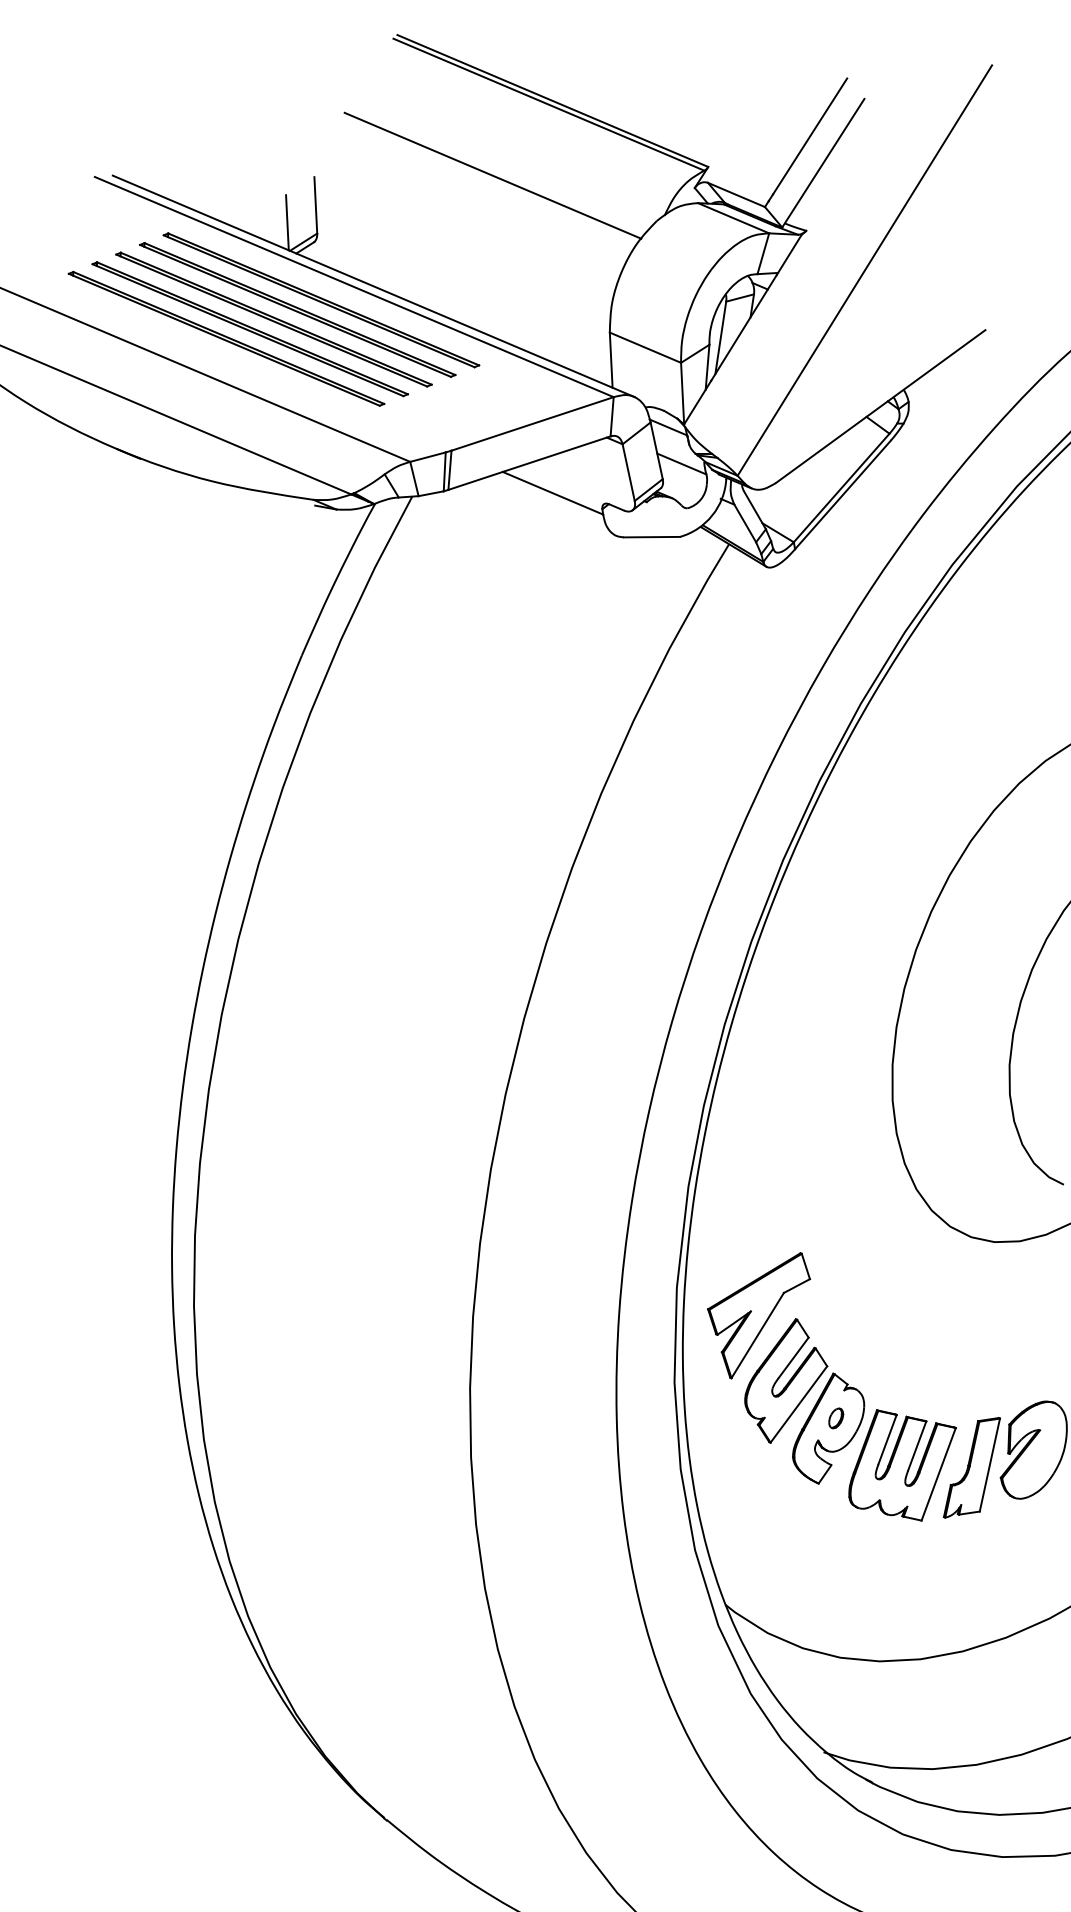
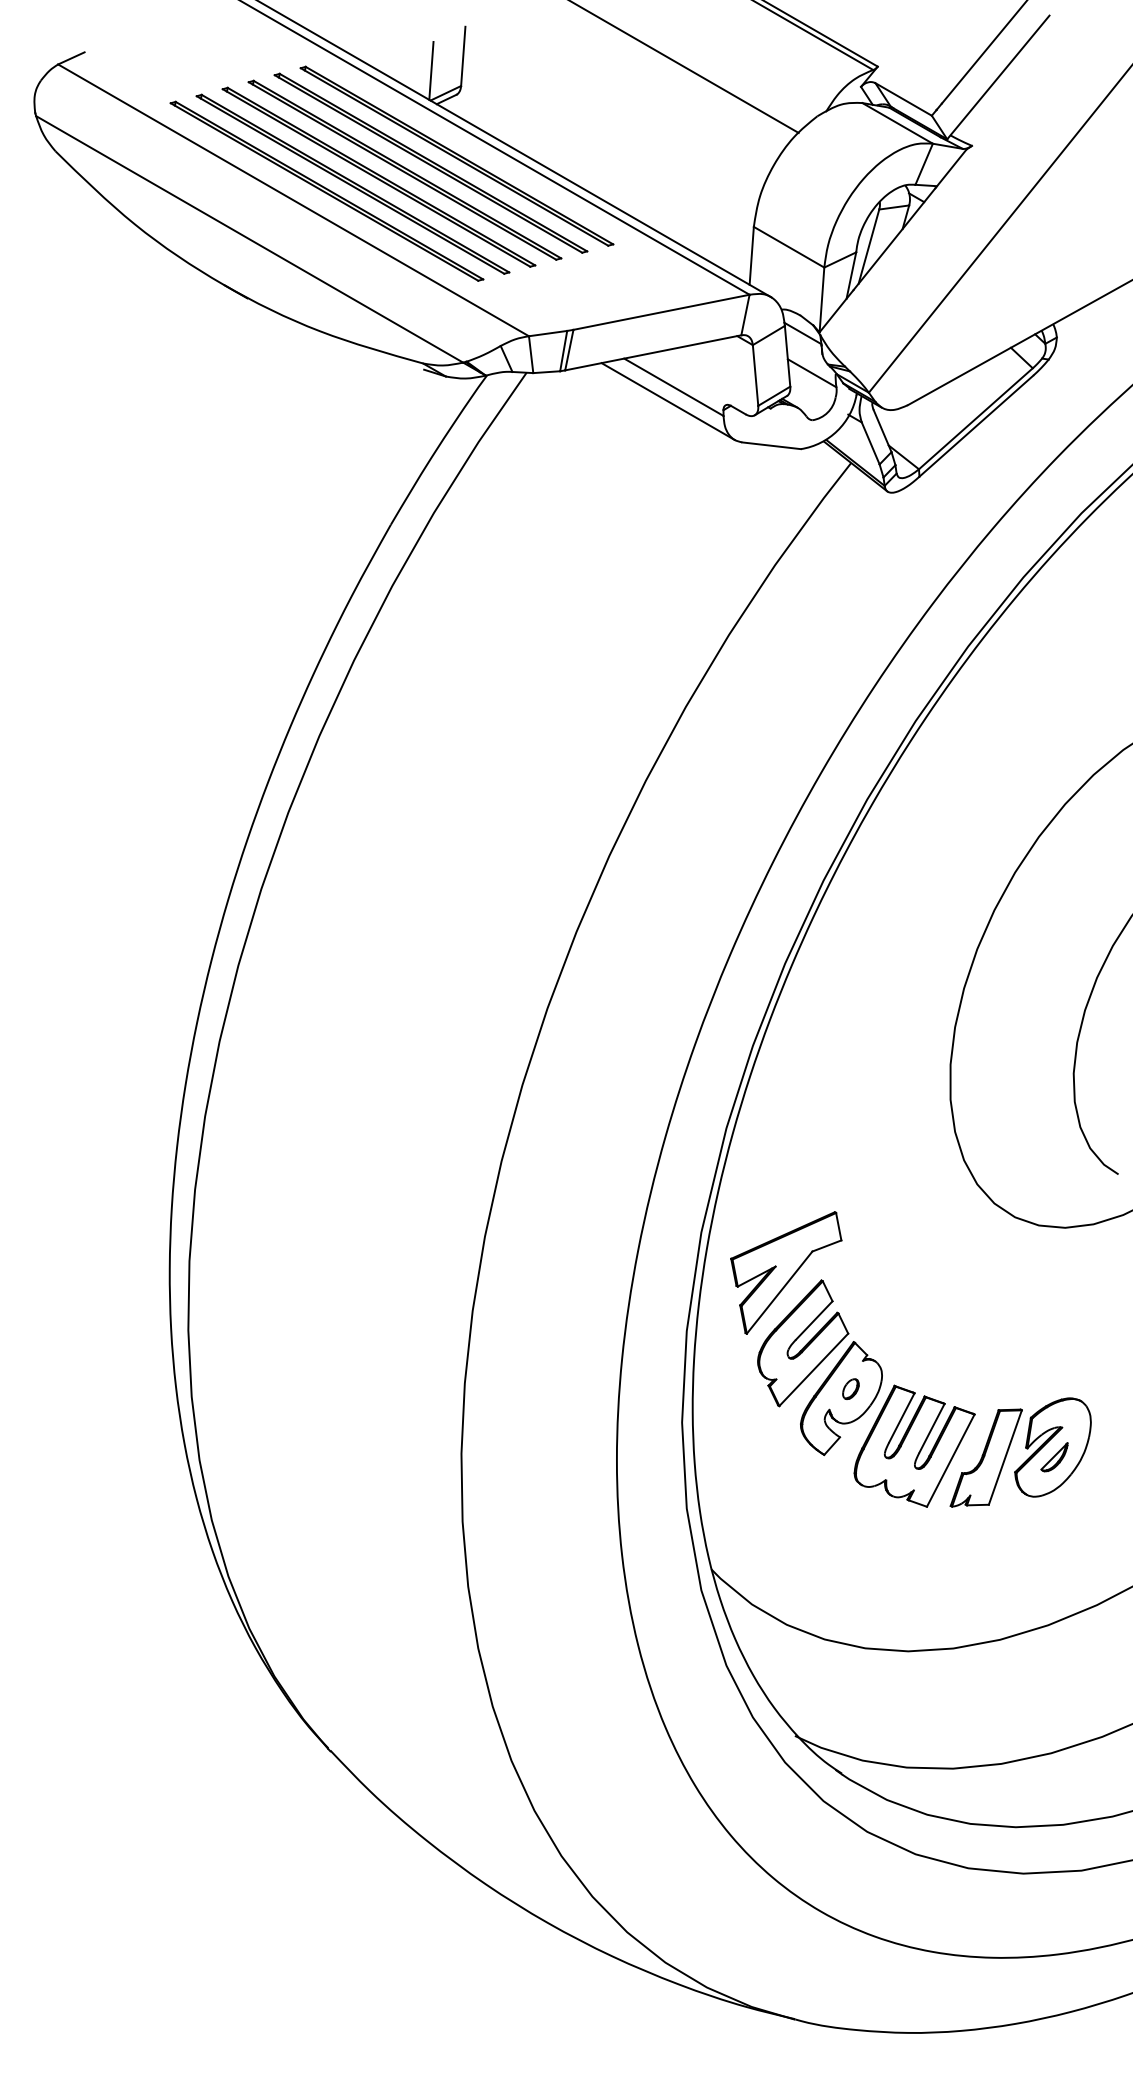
part: (202, 347) -> (326, 190), added
line: (548, 507) -> (667, 401), added
part: (1036, 1459) -> (1054, 1457), added

